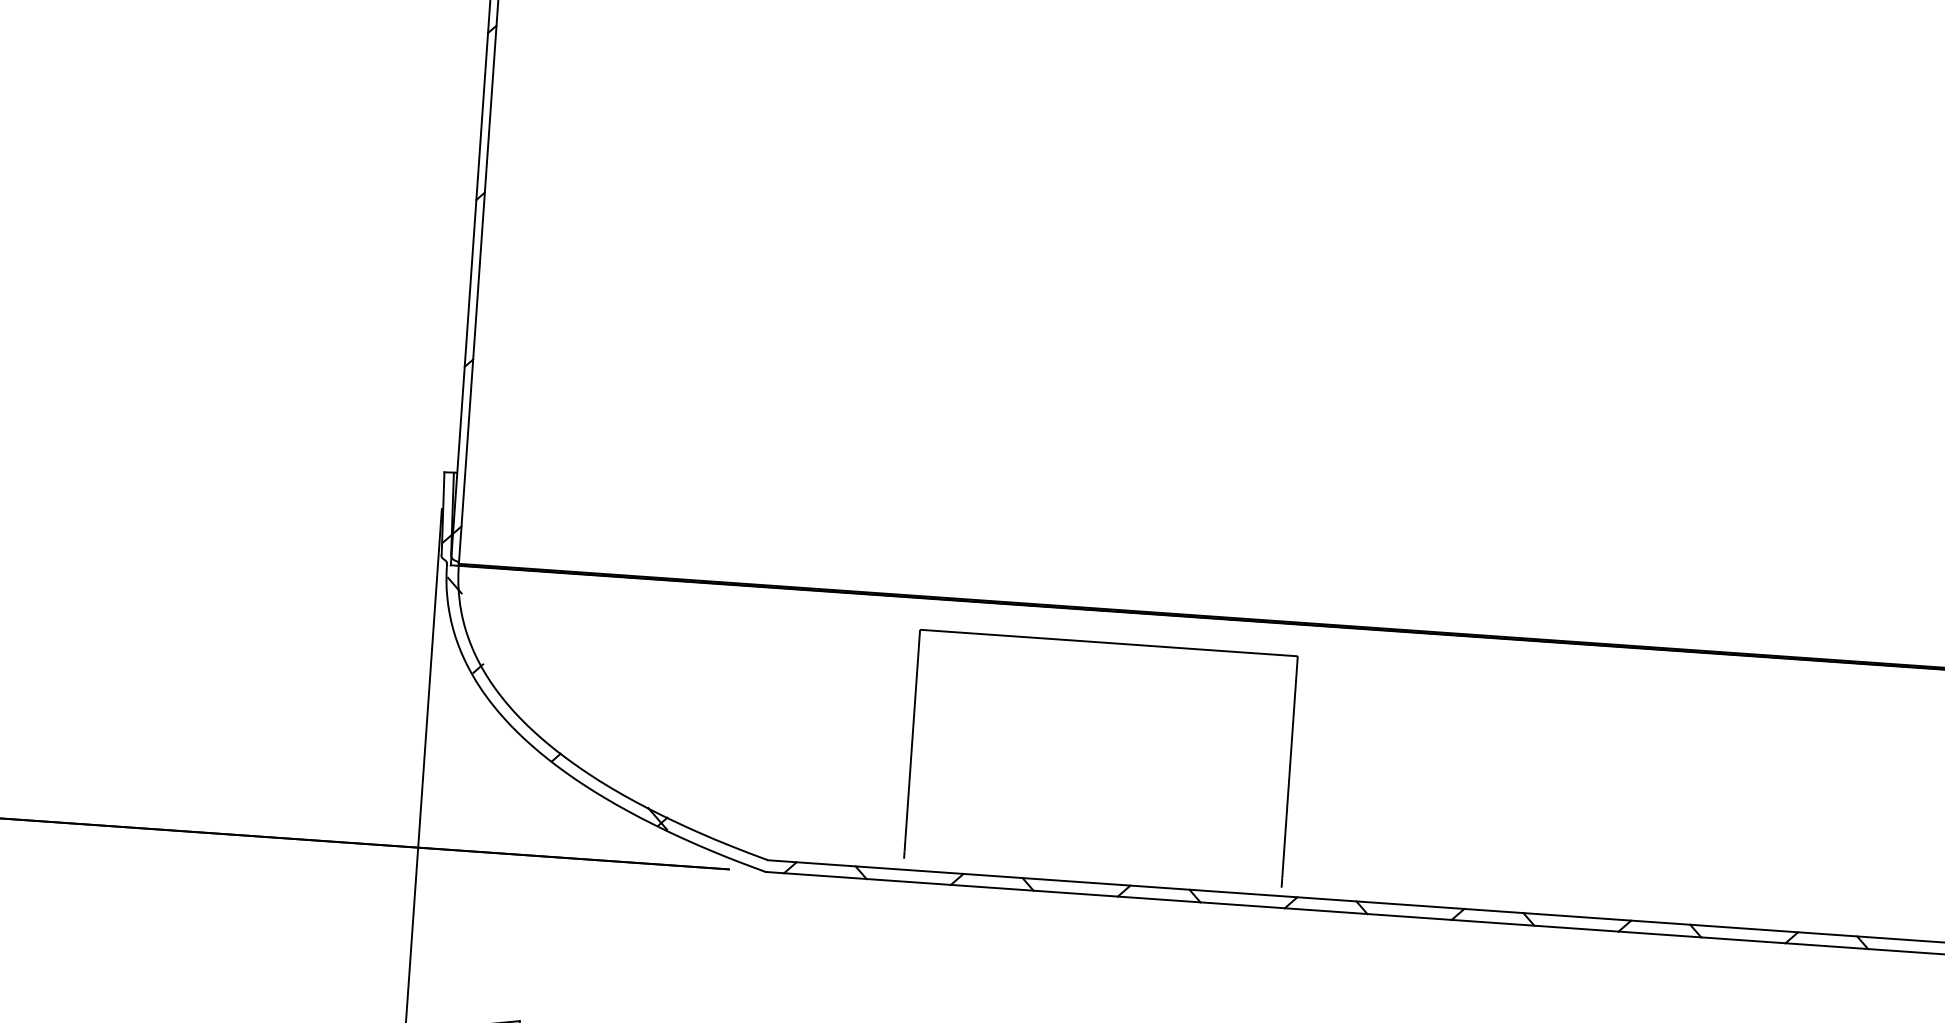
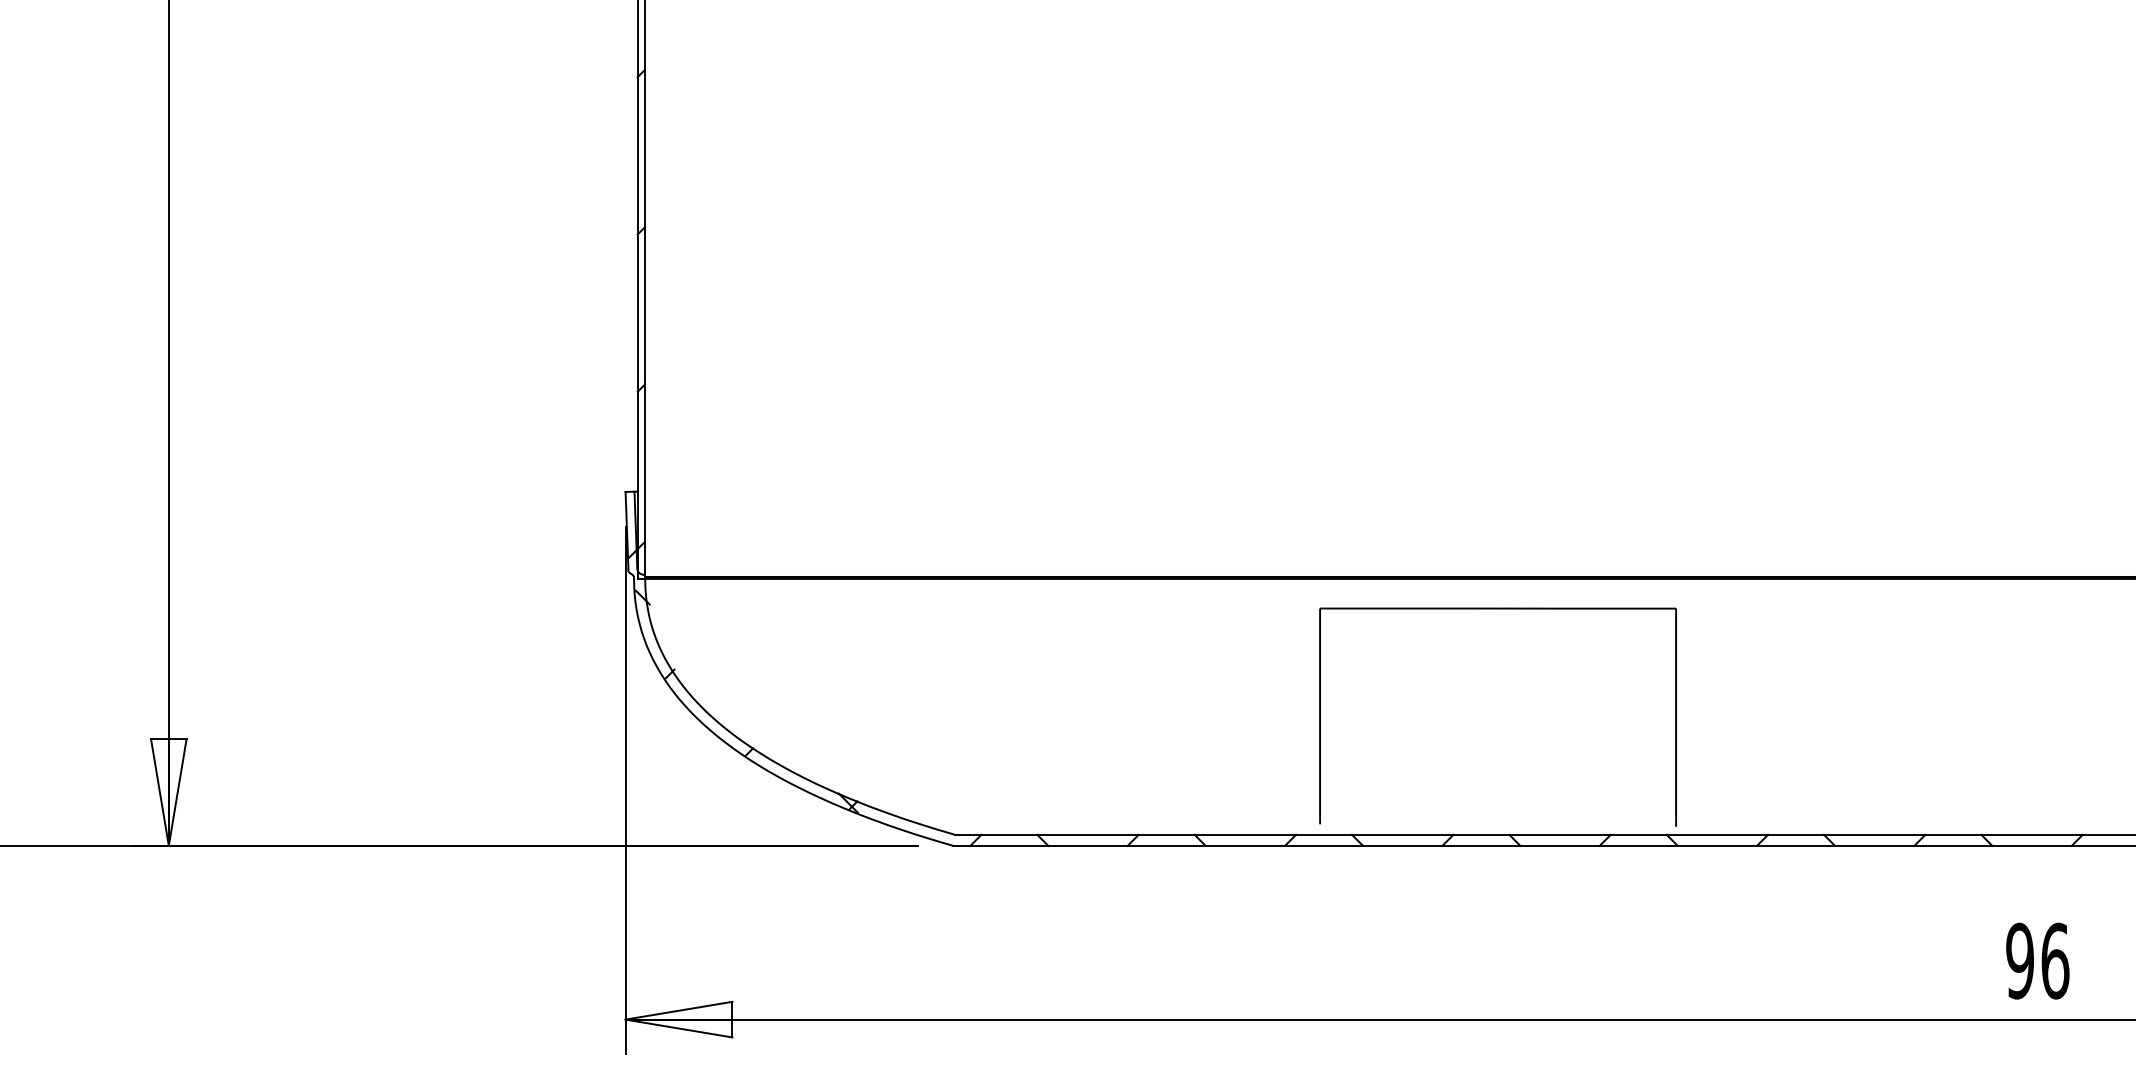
part: (1108, 643) -> (1497, 609), moved

